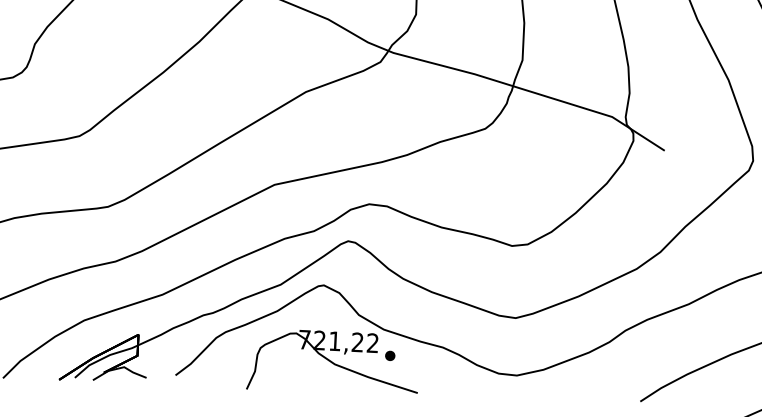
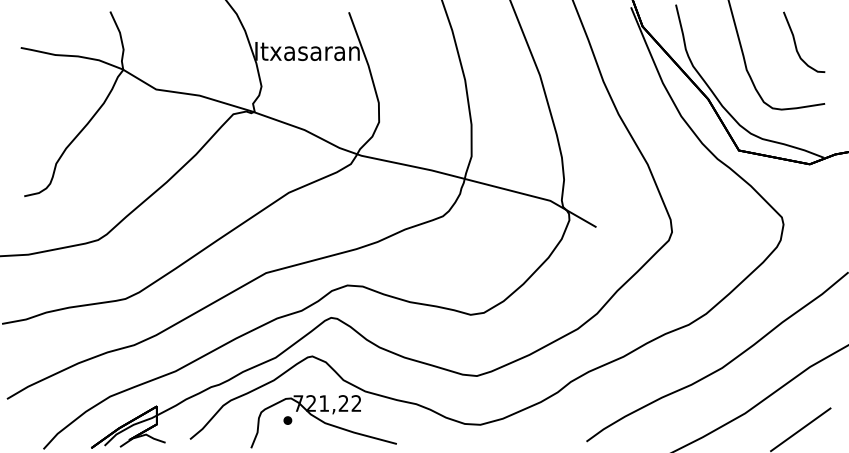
part: (389, 355) -> (287, 420), moved

